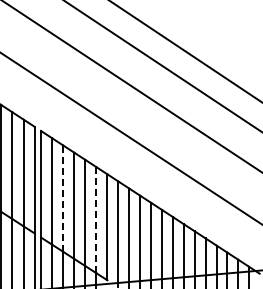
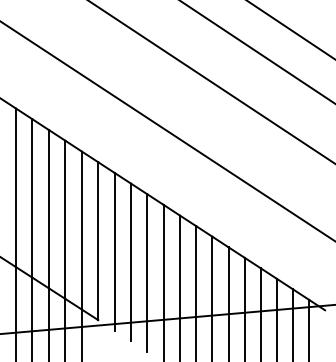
line: (63, 198) -> (32, 198), dashed -> solid
line: (96, 219) -> (82, 229), dashed -> solid

